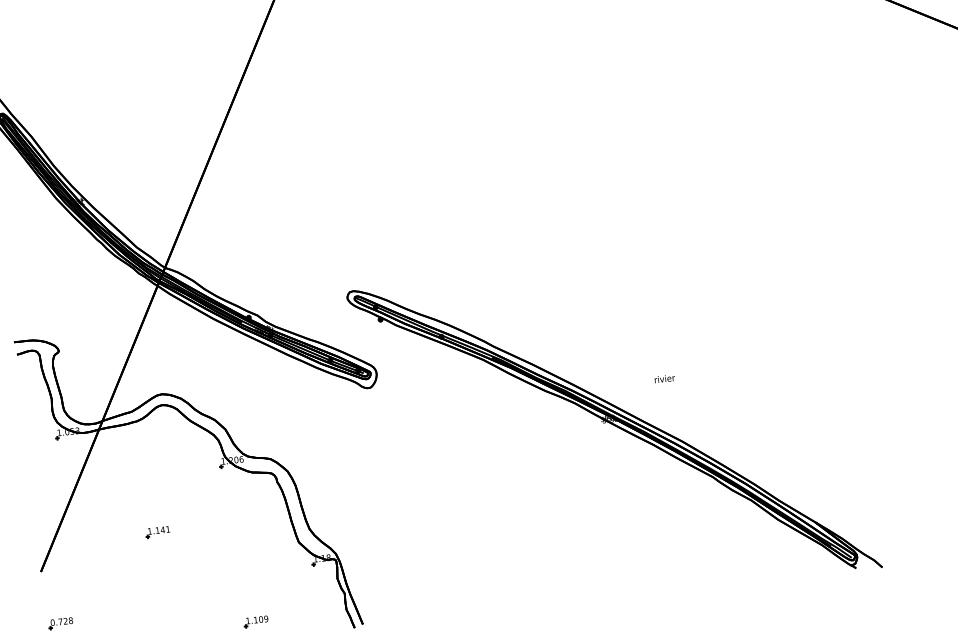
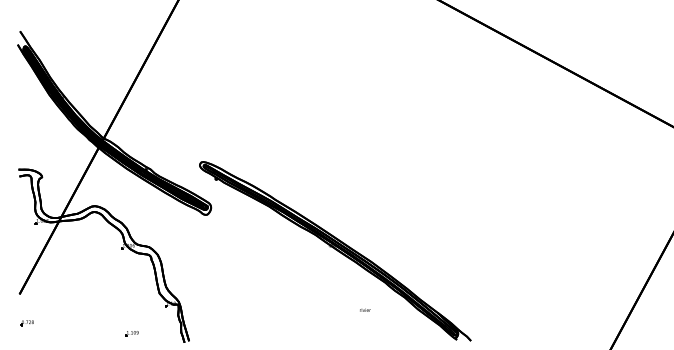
text: (664, 377) -> (365, 309), moved
part: (155, 533) -> (83, 280), removed

